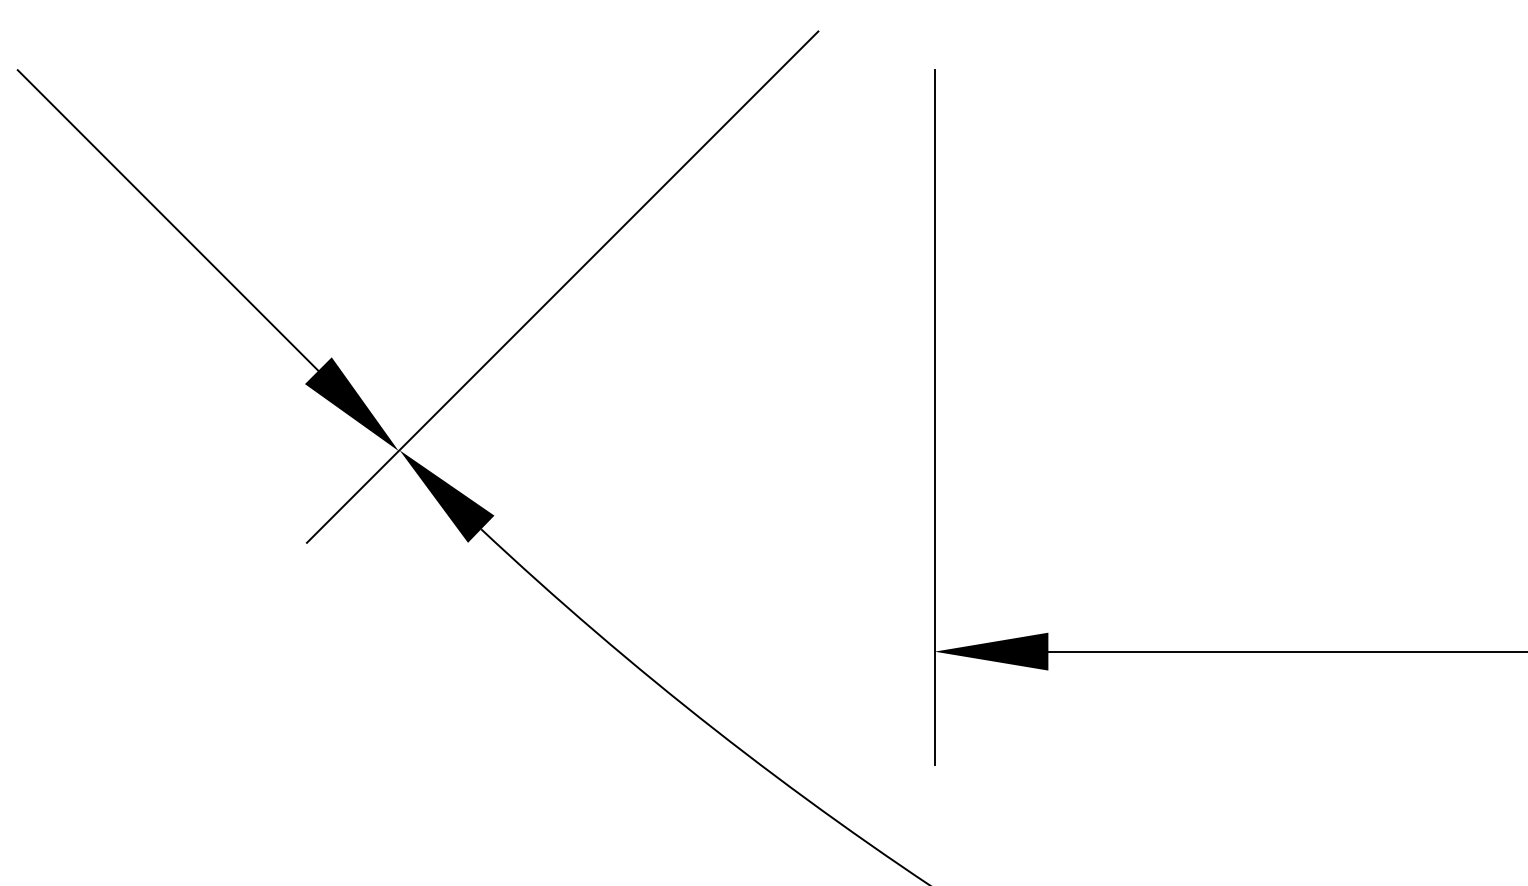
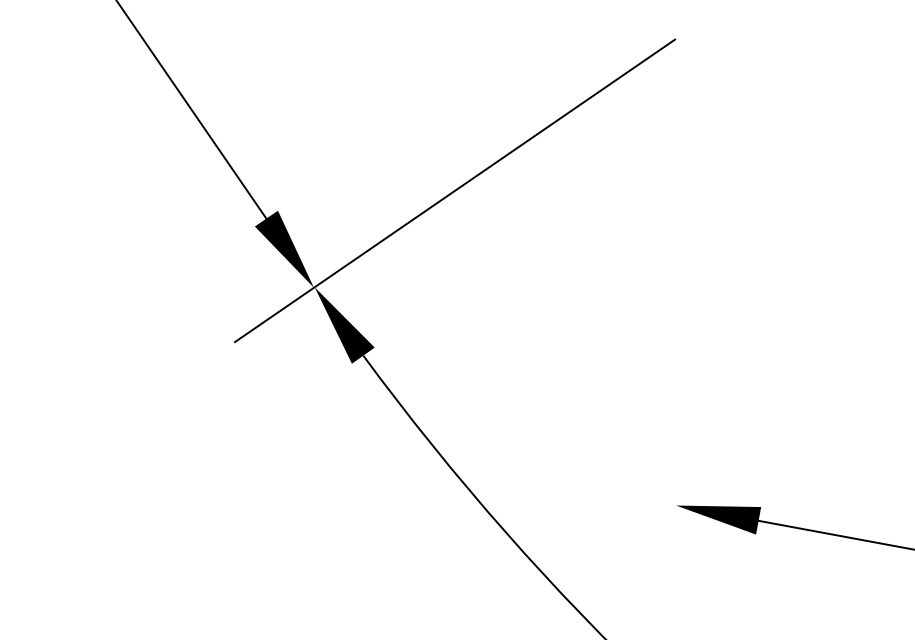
line: (934, 417) -> (707, 335), removed

